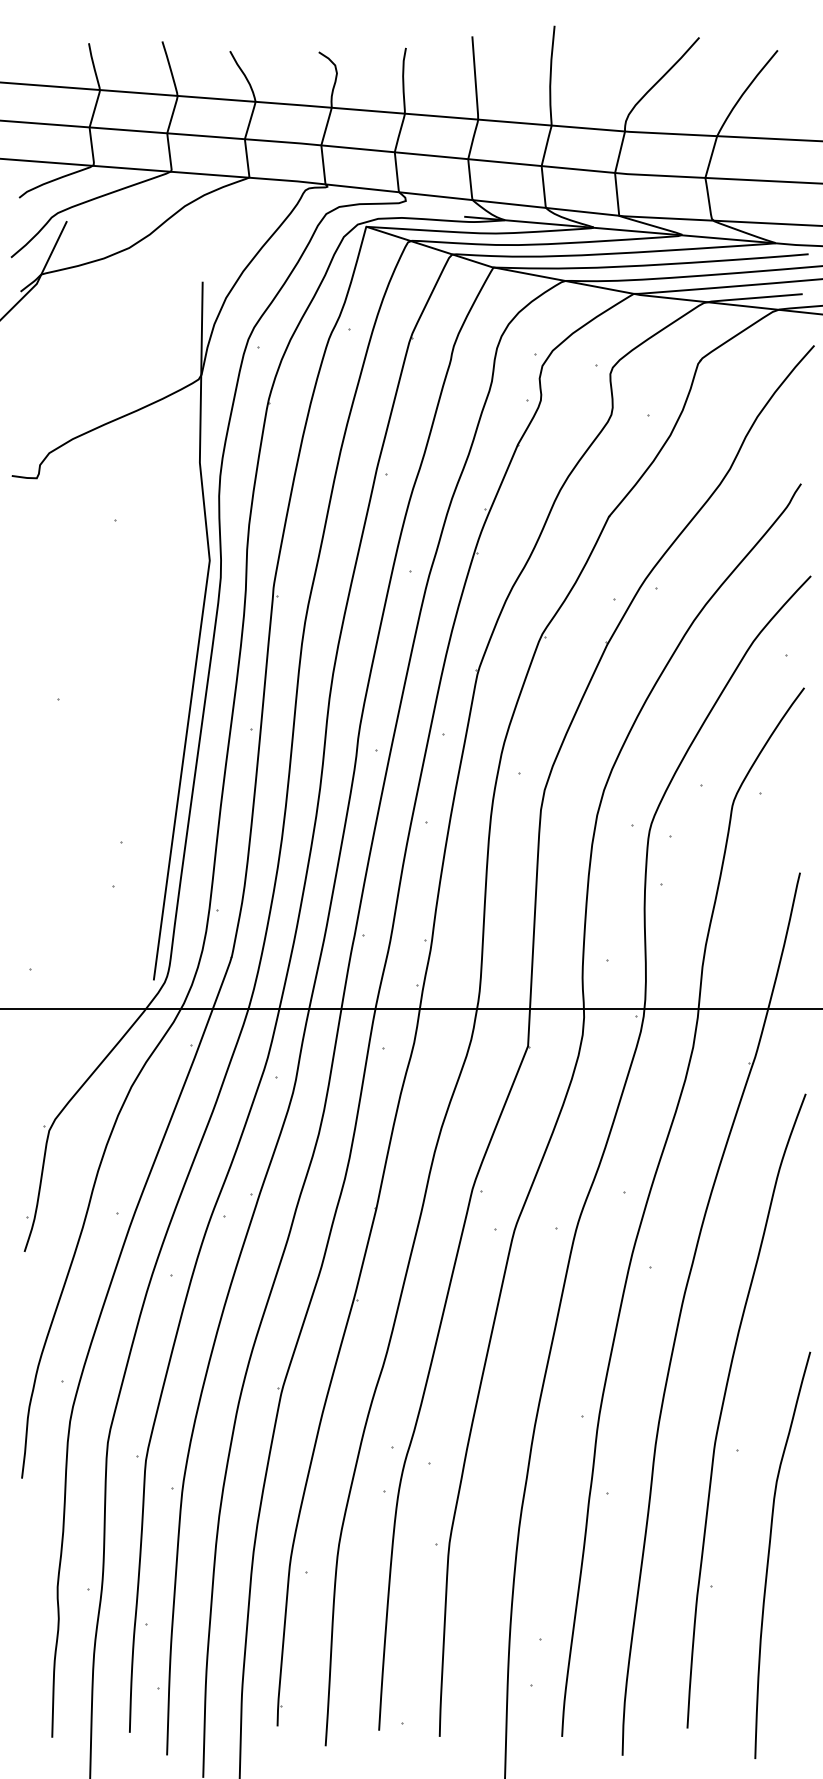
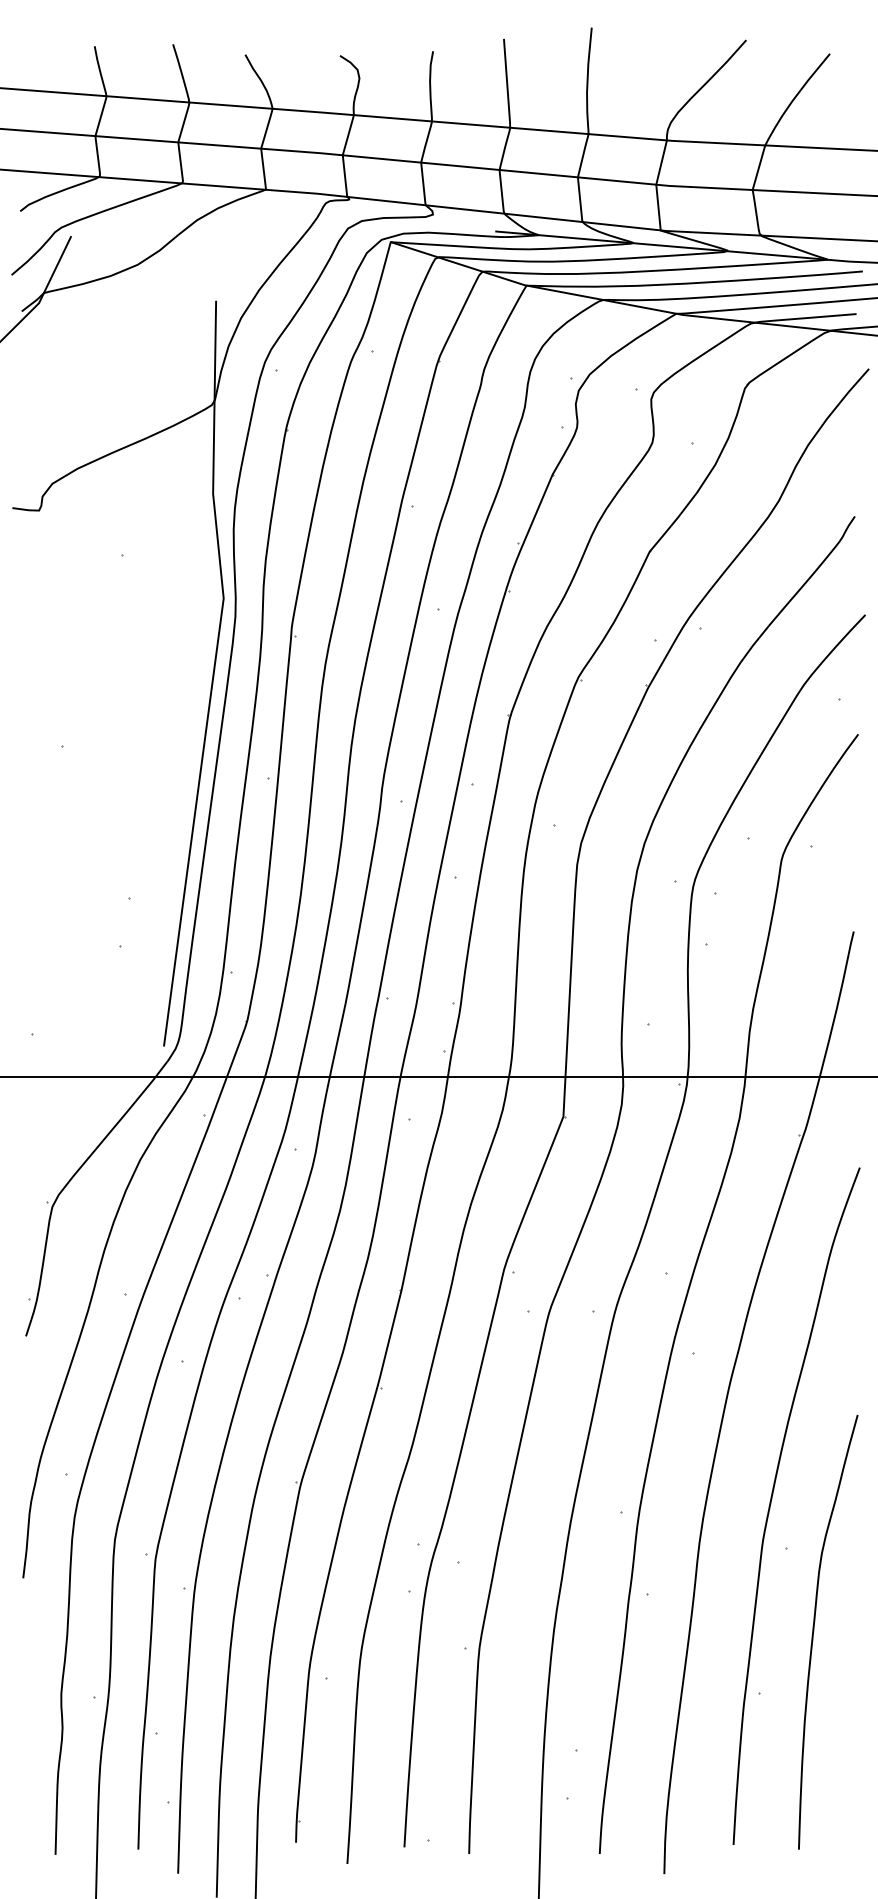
curve: (769, 1554) -> (814, 1631), moved

